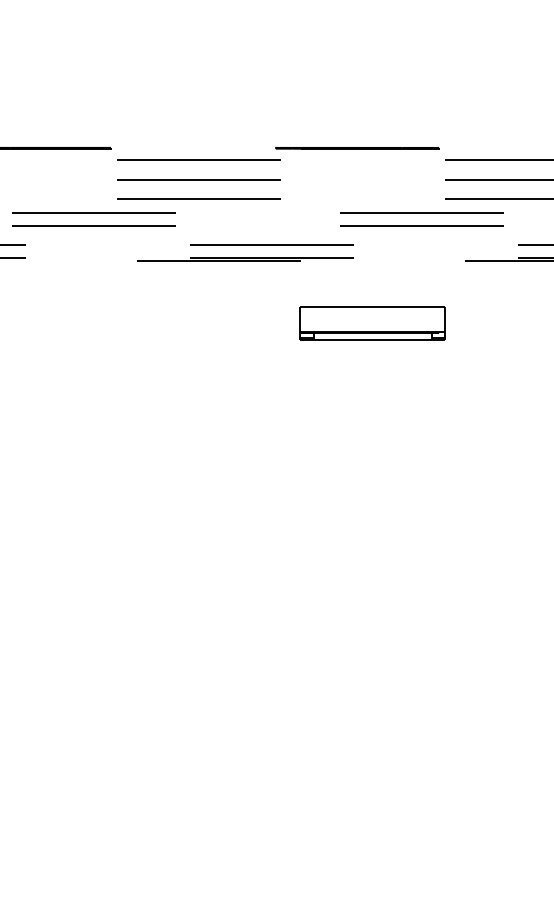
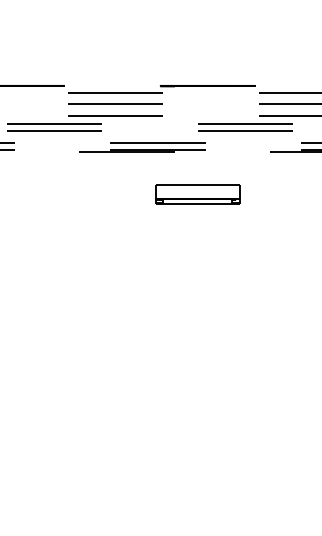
part: (372, 324) -> (197, 194), moved

